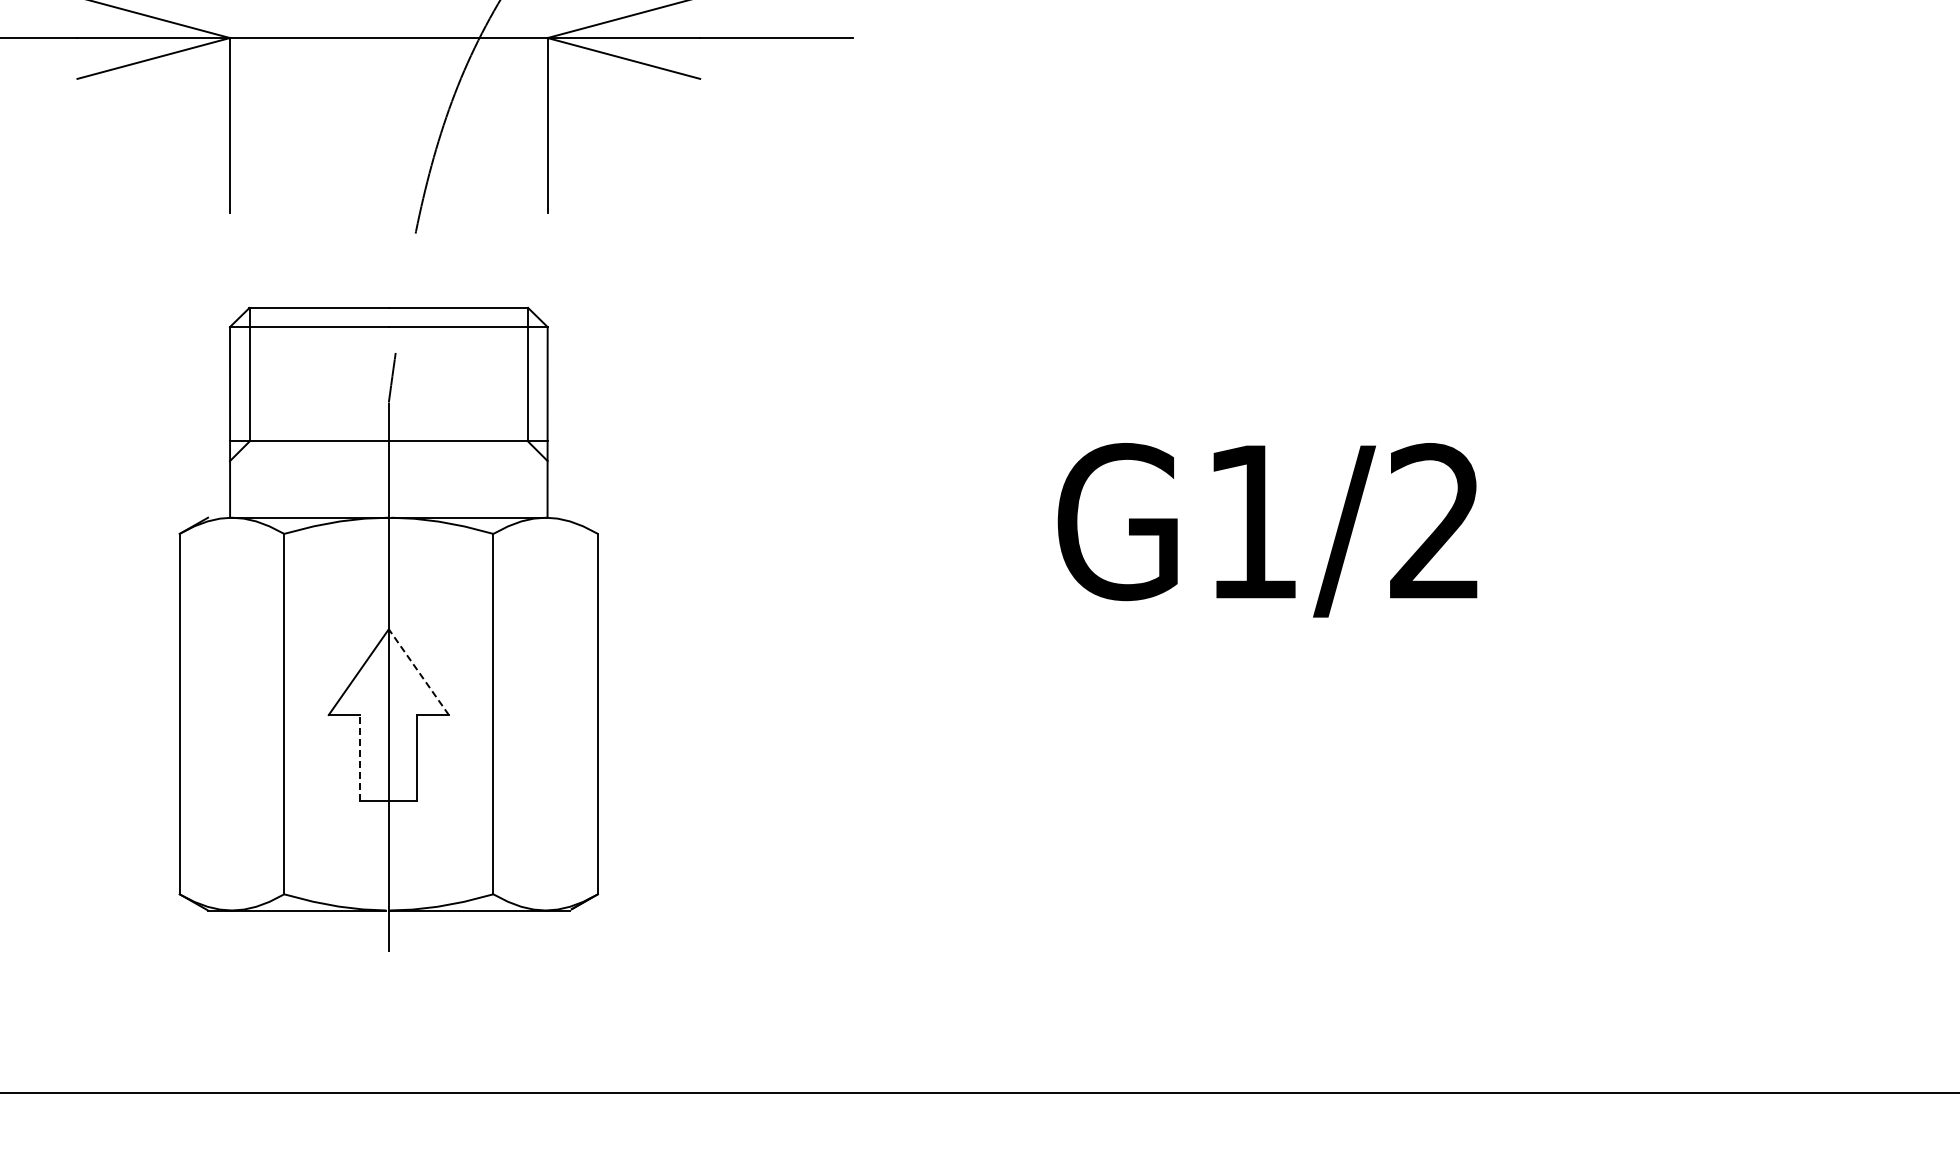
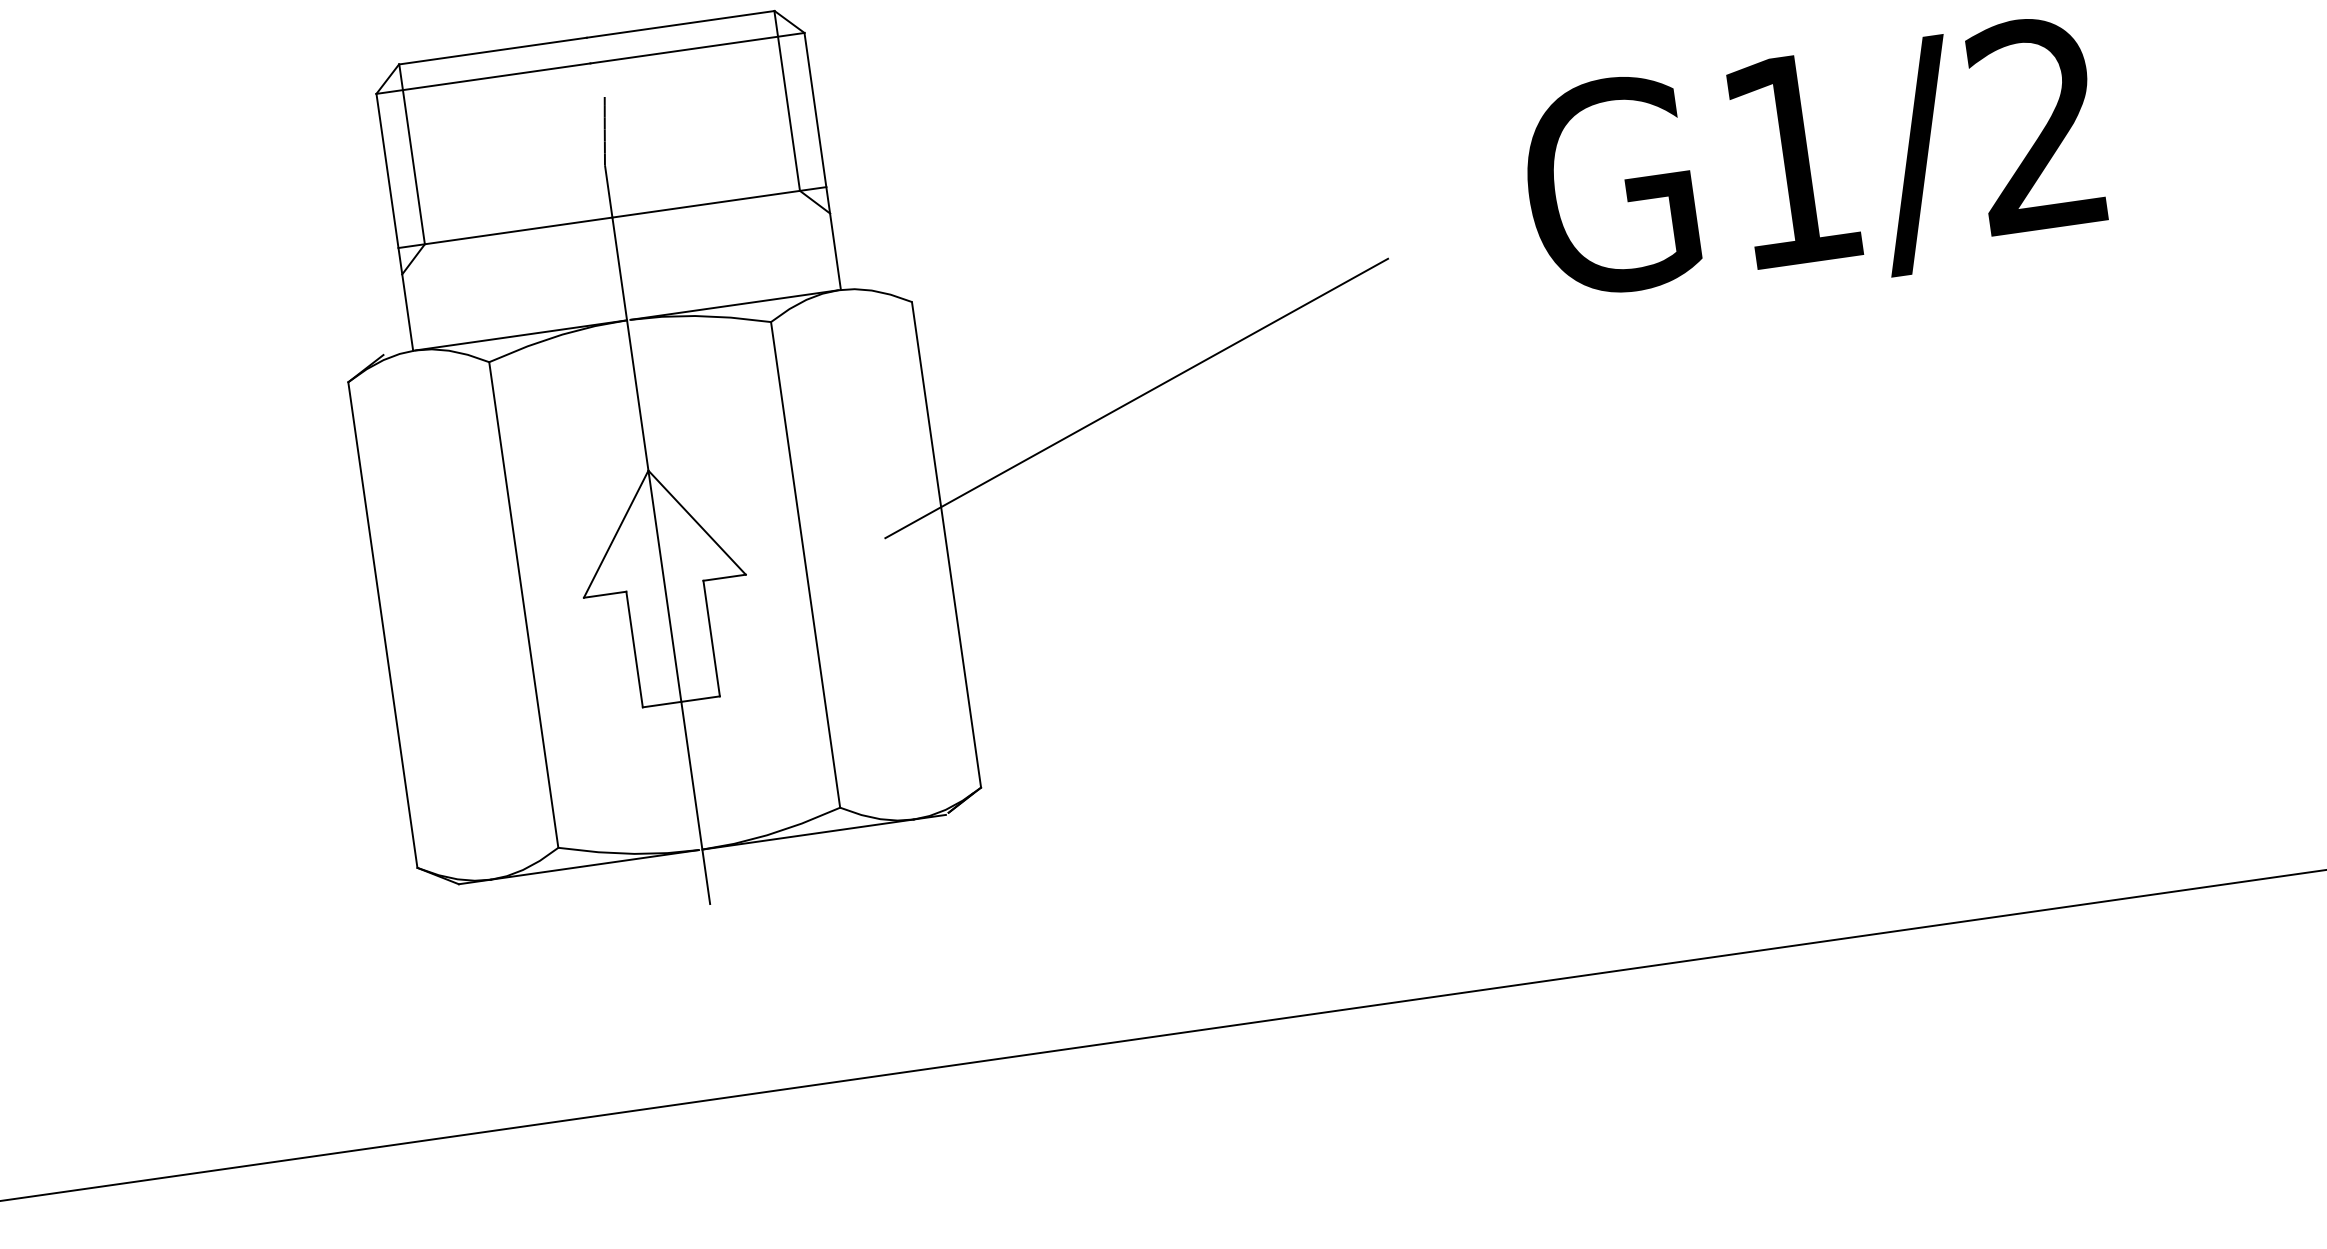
line: (751, 626) -> (1136, 397), added
line: (418, 671) -> (696, 521), dashed -> solid
line: (360, 757) -> (634, 648), dashed -> solid

